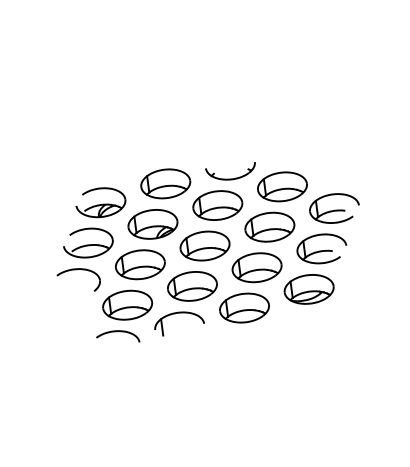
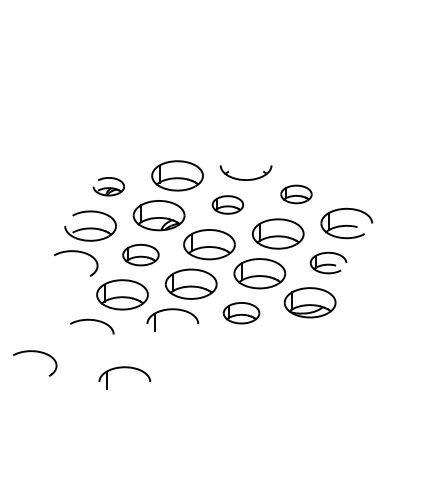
part: (282, 186) -> (296, 194), size x0.6
part: (100, 202) -> (108, 186), size x0.6
part: (217, 205) -> (227, 204), size x0.6
part: (321, 248) -> (328, 262), size x0.7
part: (139, 264) -> (140, 254), size x0.7
part: (244, 307) -> (241, 312), size x0.7
curve: (119, 332) -> (94, 321), moved
part: (51, 371) -> (35, 352), added
part: (138, 375) -> (124, 368), added

